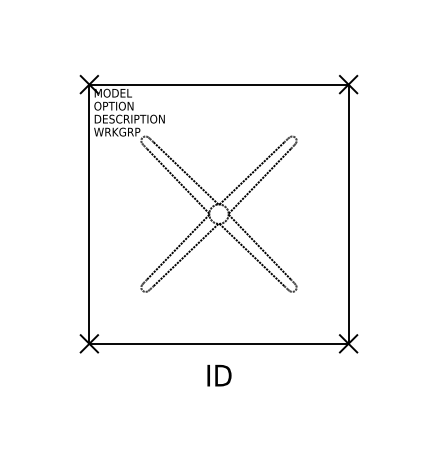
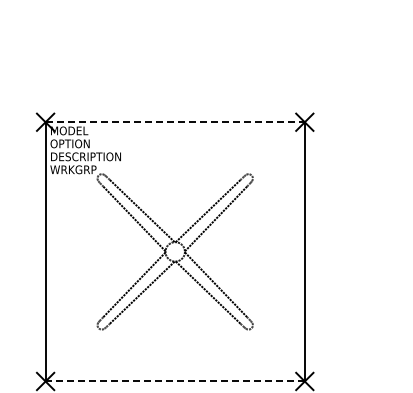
line: (218, 84) -> (174, 122), solid -> dashed
line: (219, 343) -> (175, 381), solid -> dashed

